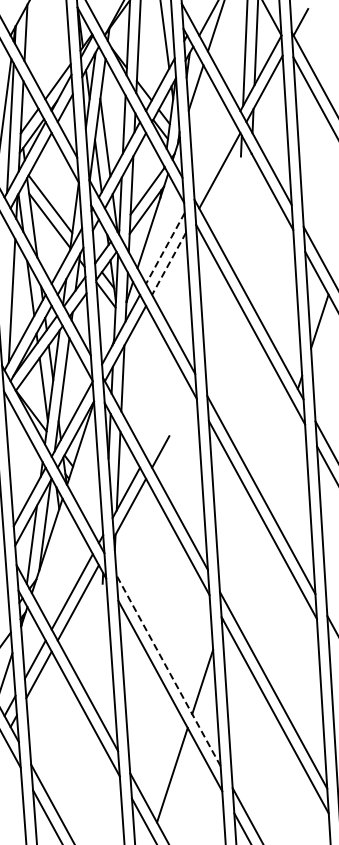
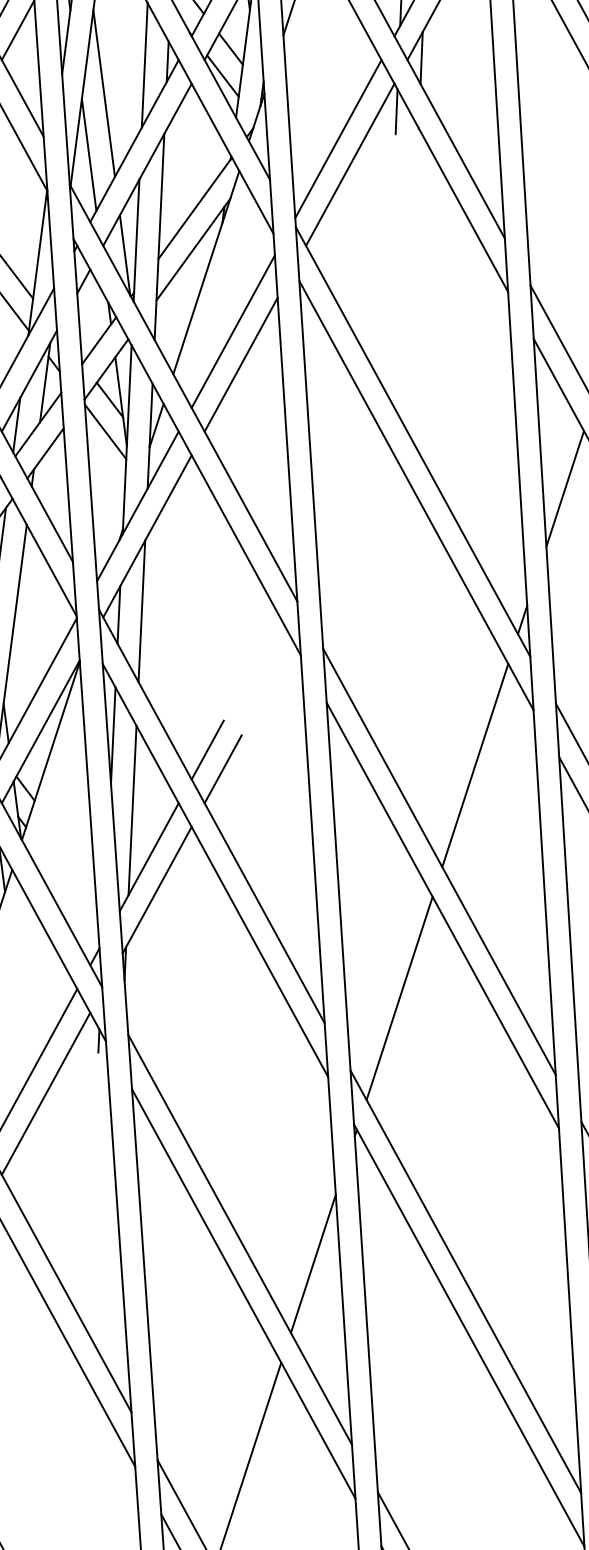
line: (214, 158) -> (338, 138), added
line: (165, 248) -> (233, 331), dashed -> solid
line: (168, 264) -> (239, 366), dashed -> solid
line: (153, 442) -> (207, 748), added
line: (277, 449) -> (474, 763), added
line: (242, 558) -> (398, 998), added
line: (168, 670) -> (239, 1239), dashed -> solid

